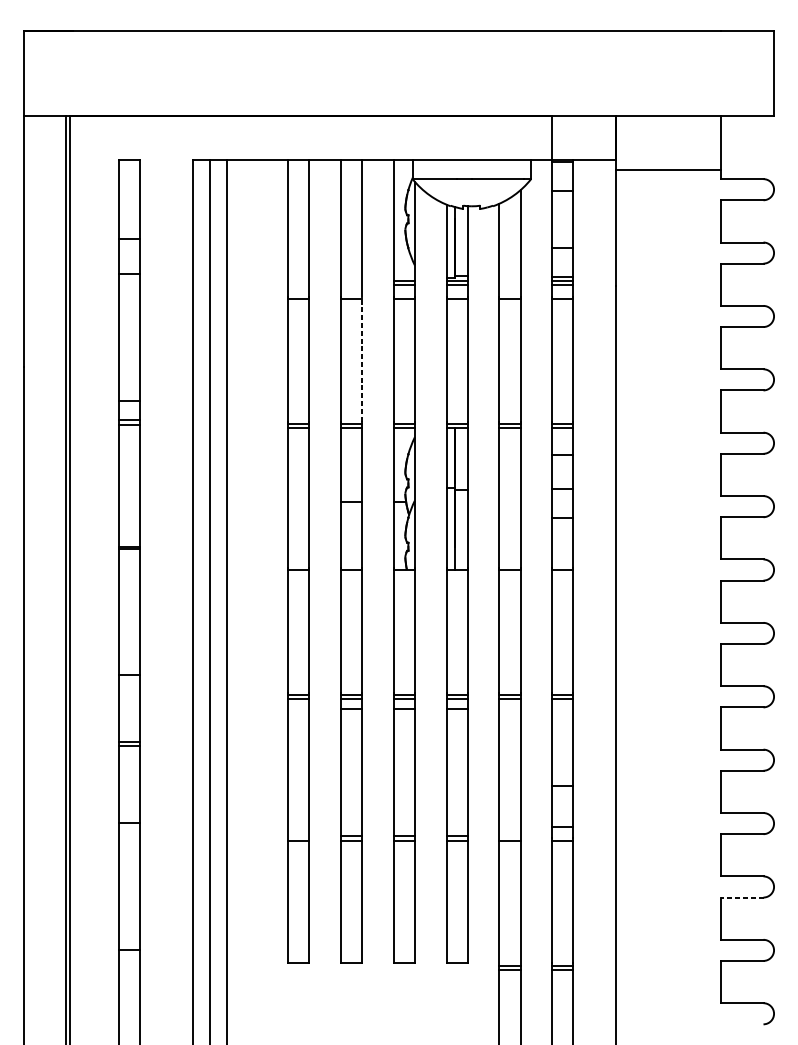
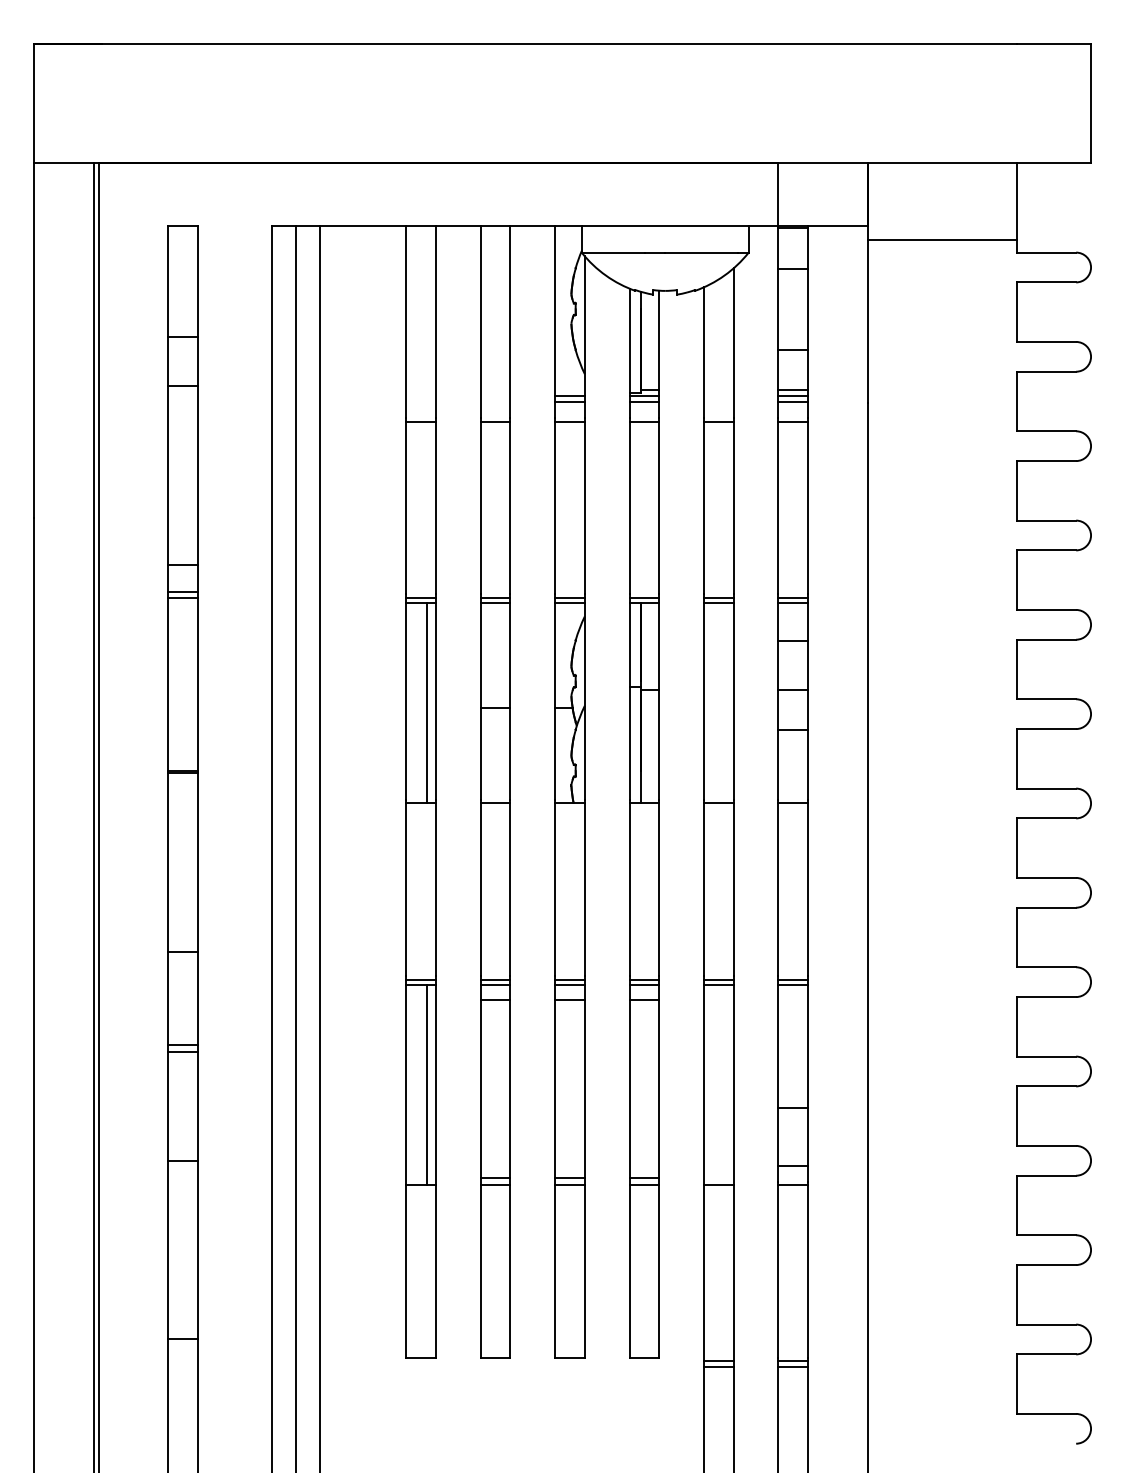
line: (362, 358) -> (510, 505), dashed -> solid
line: (303, 499) -> (427, 703), added
line: (303, 770) -> (427, 1085), added
line: (742, 897) -> (1046, 1265), dashed -> solid

